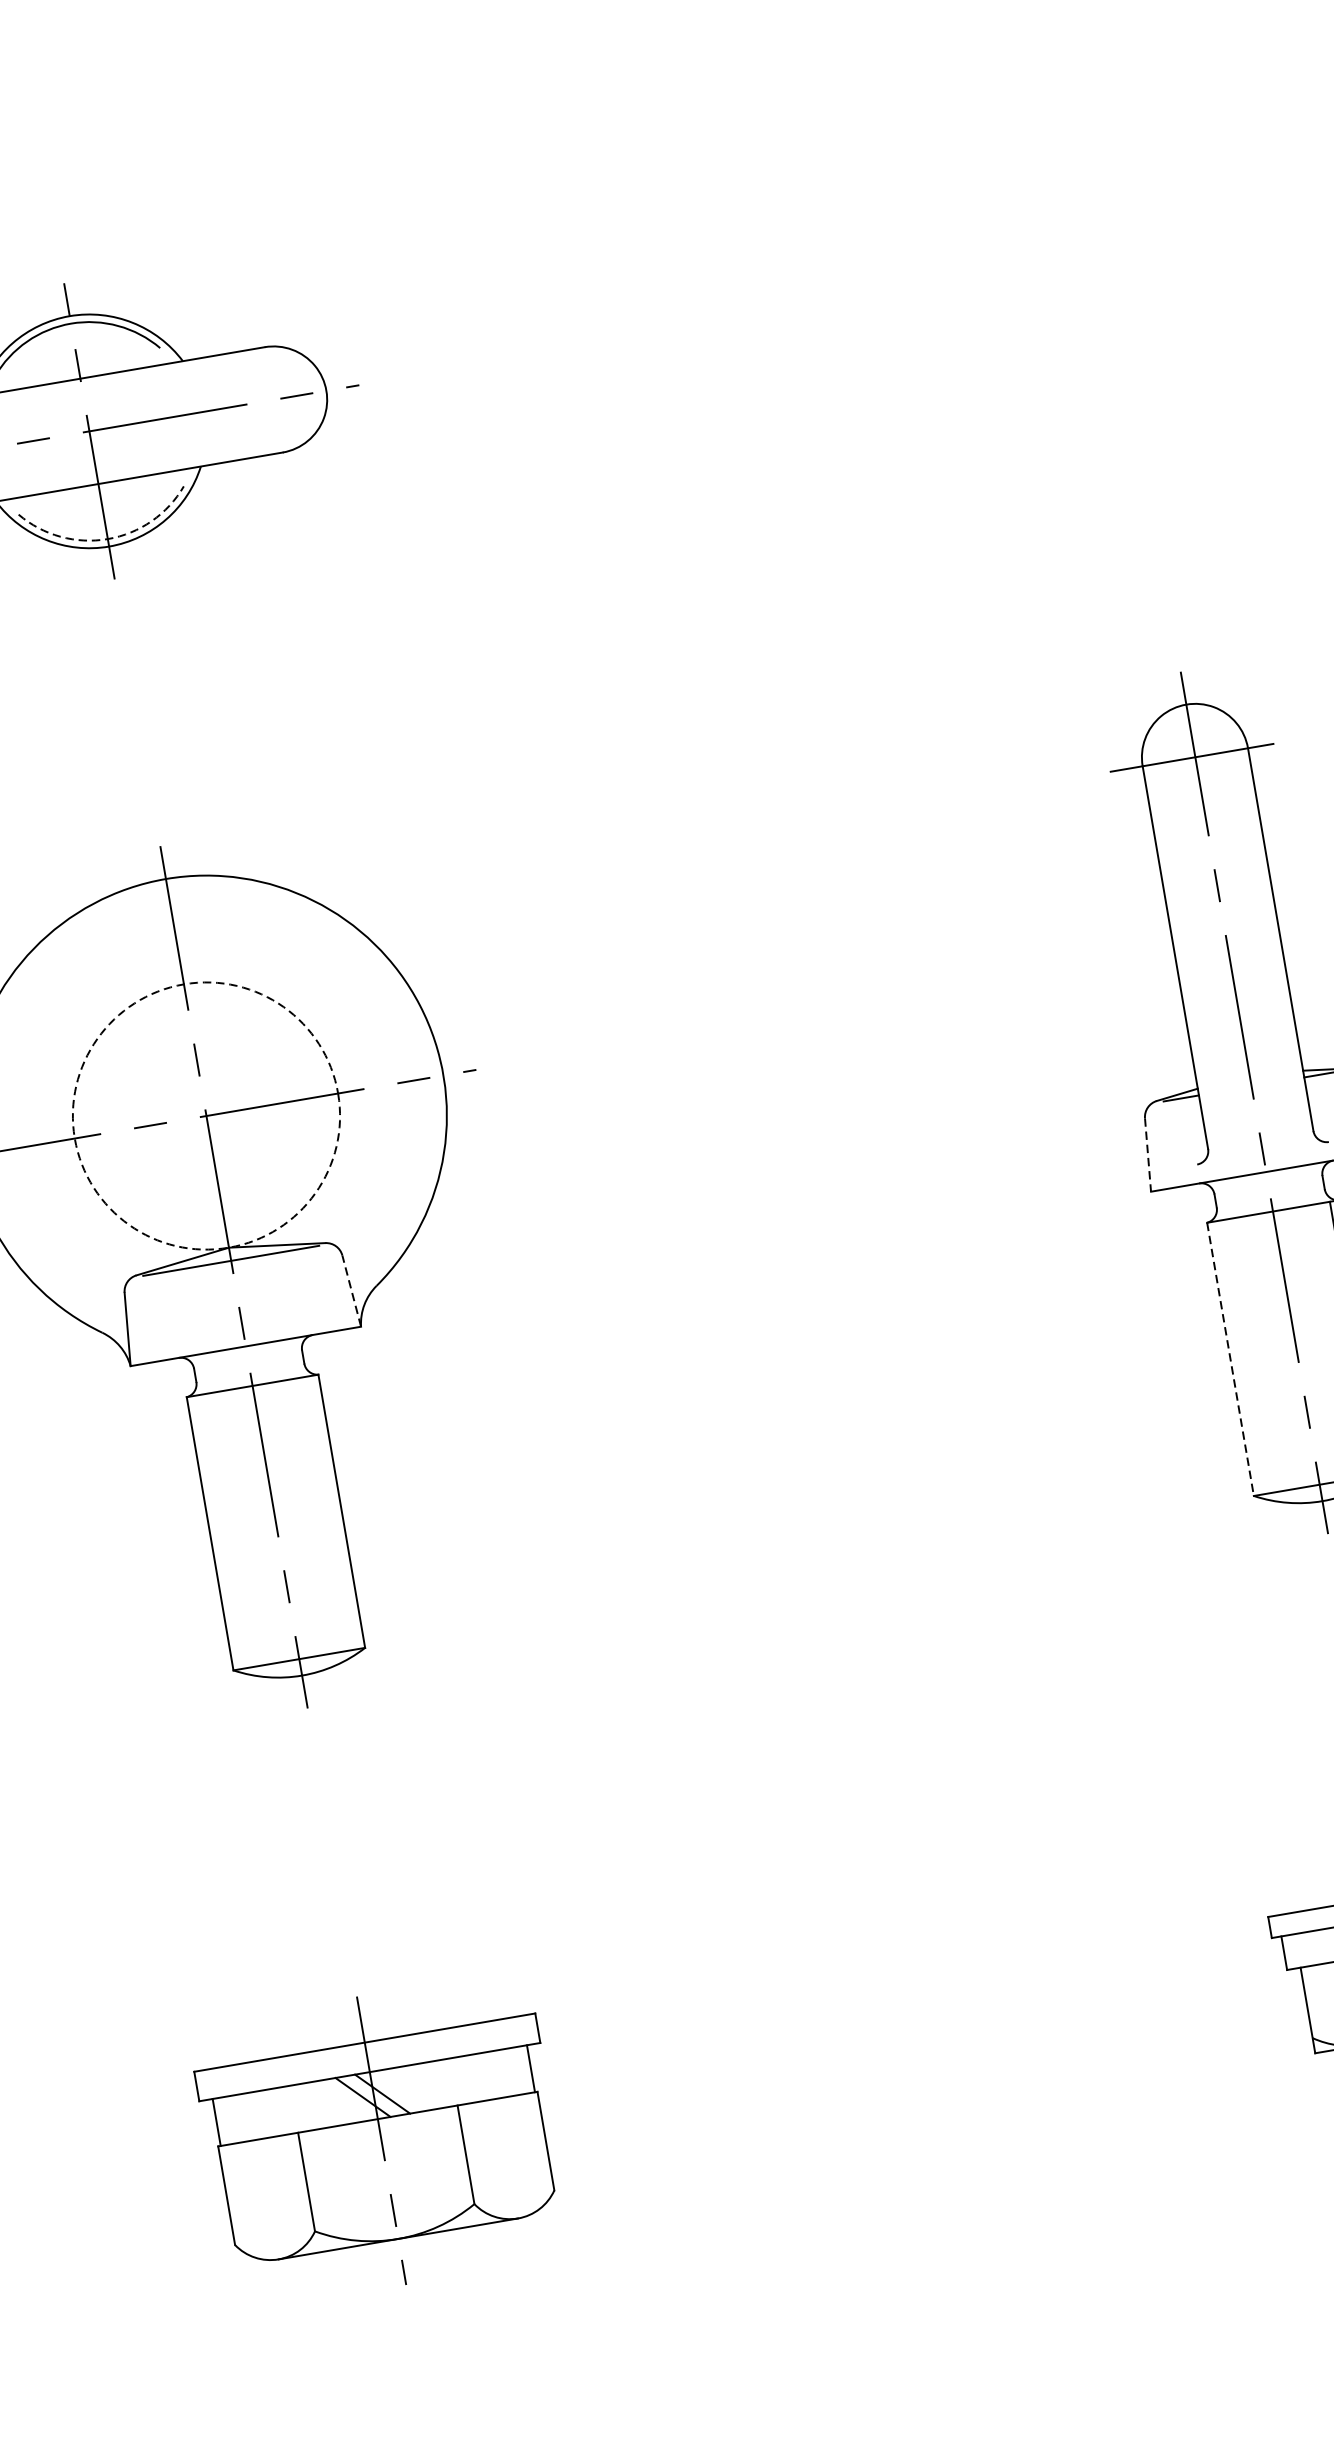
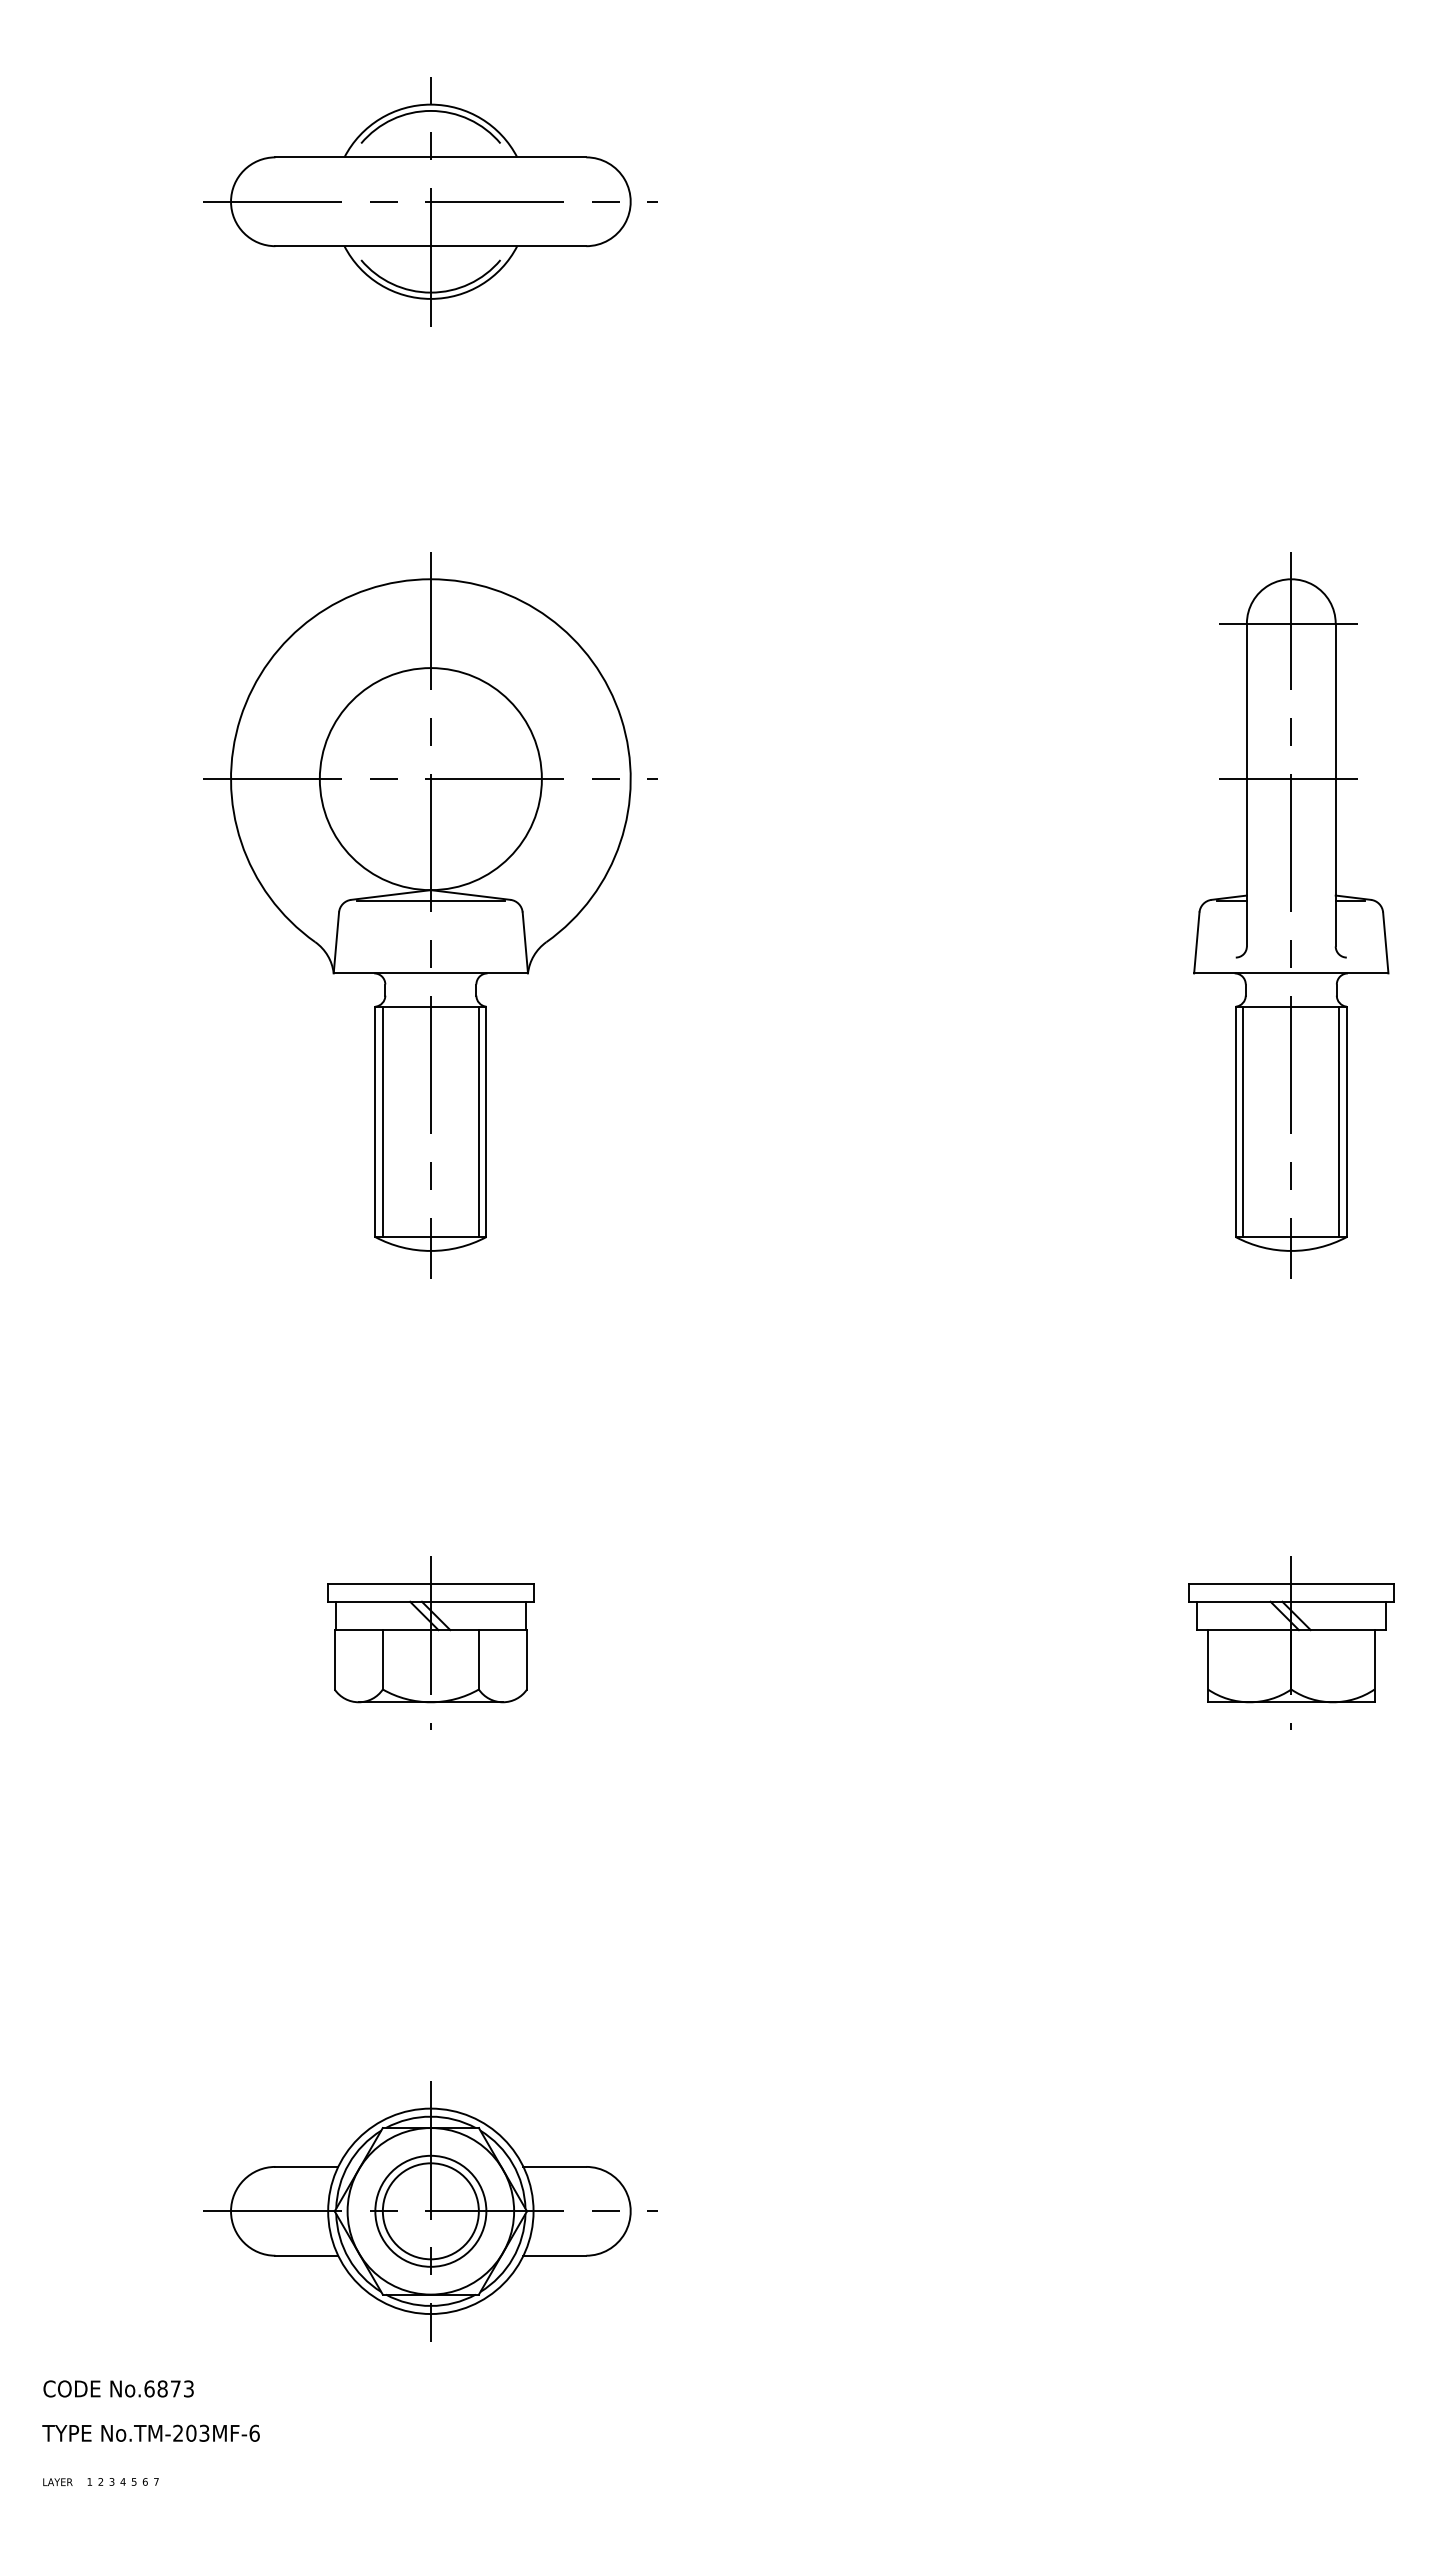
arc: (107, 539) -> (430, 292), dashed -> solid
line: (1227, 942) -> (1291, 779), added
circle: (206, 1116) -> (430, 779), dashed -> solid
line: (1147, 1154) -> (1196, 942), dashed -> solid
line: (351, 1290) -> (525, 942), dashed -> solid
line: (1239, 1357) -> (1243, 1121), added
line: (1230, 1360) -> (1235, 1122), dashed -> solid
line: (332, 1512) -> (478, 1121), added
line: (218, 1531) -> (382, 1121), added
part: (381, 2139) -> (430, 1642), size x0.71

